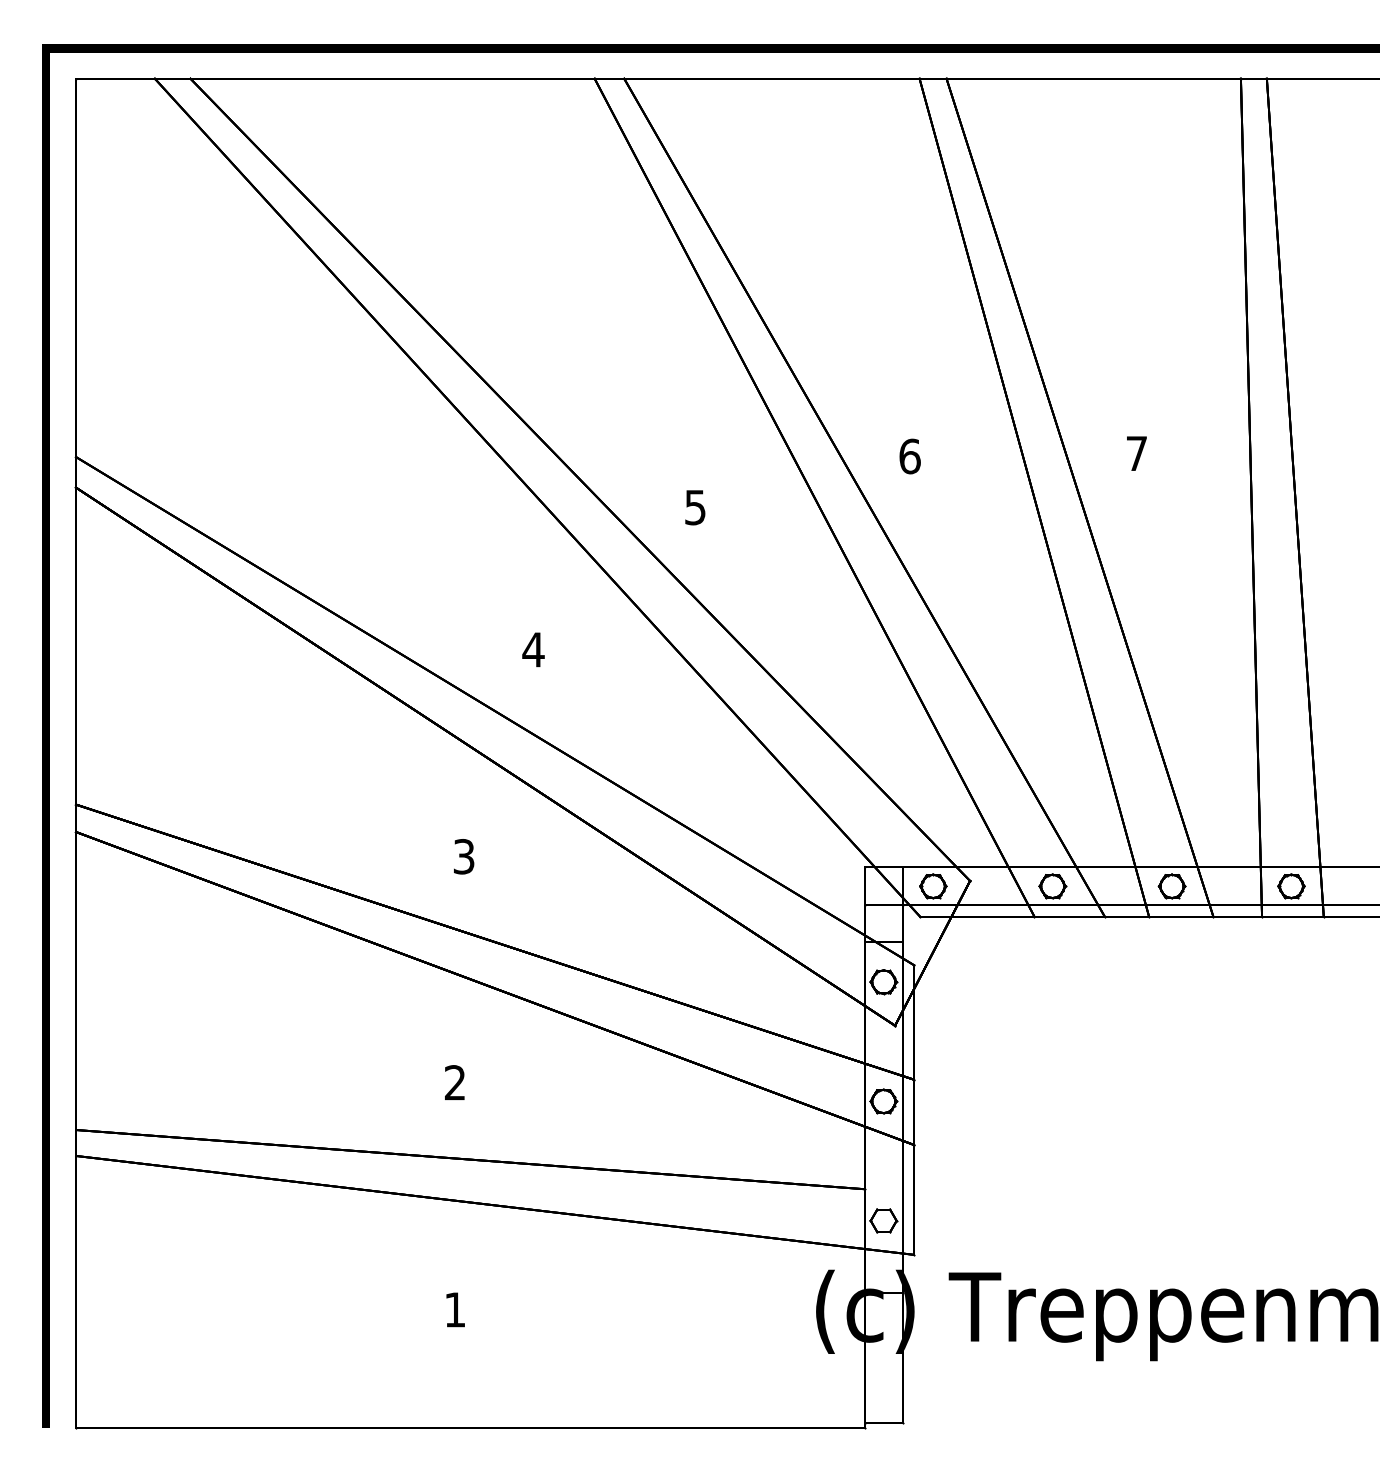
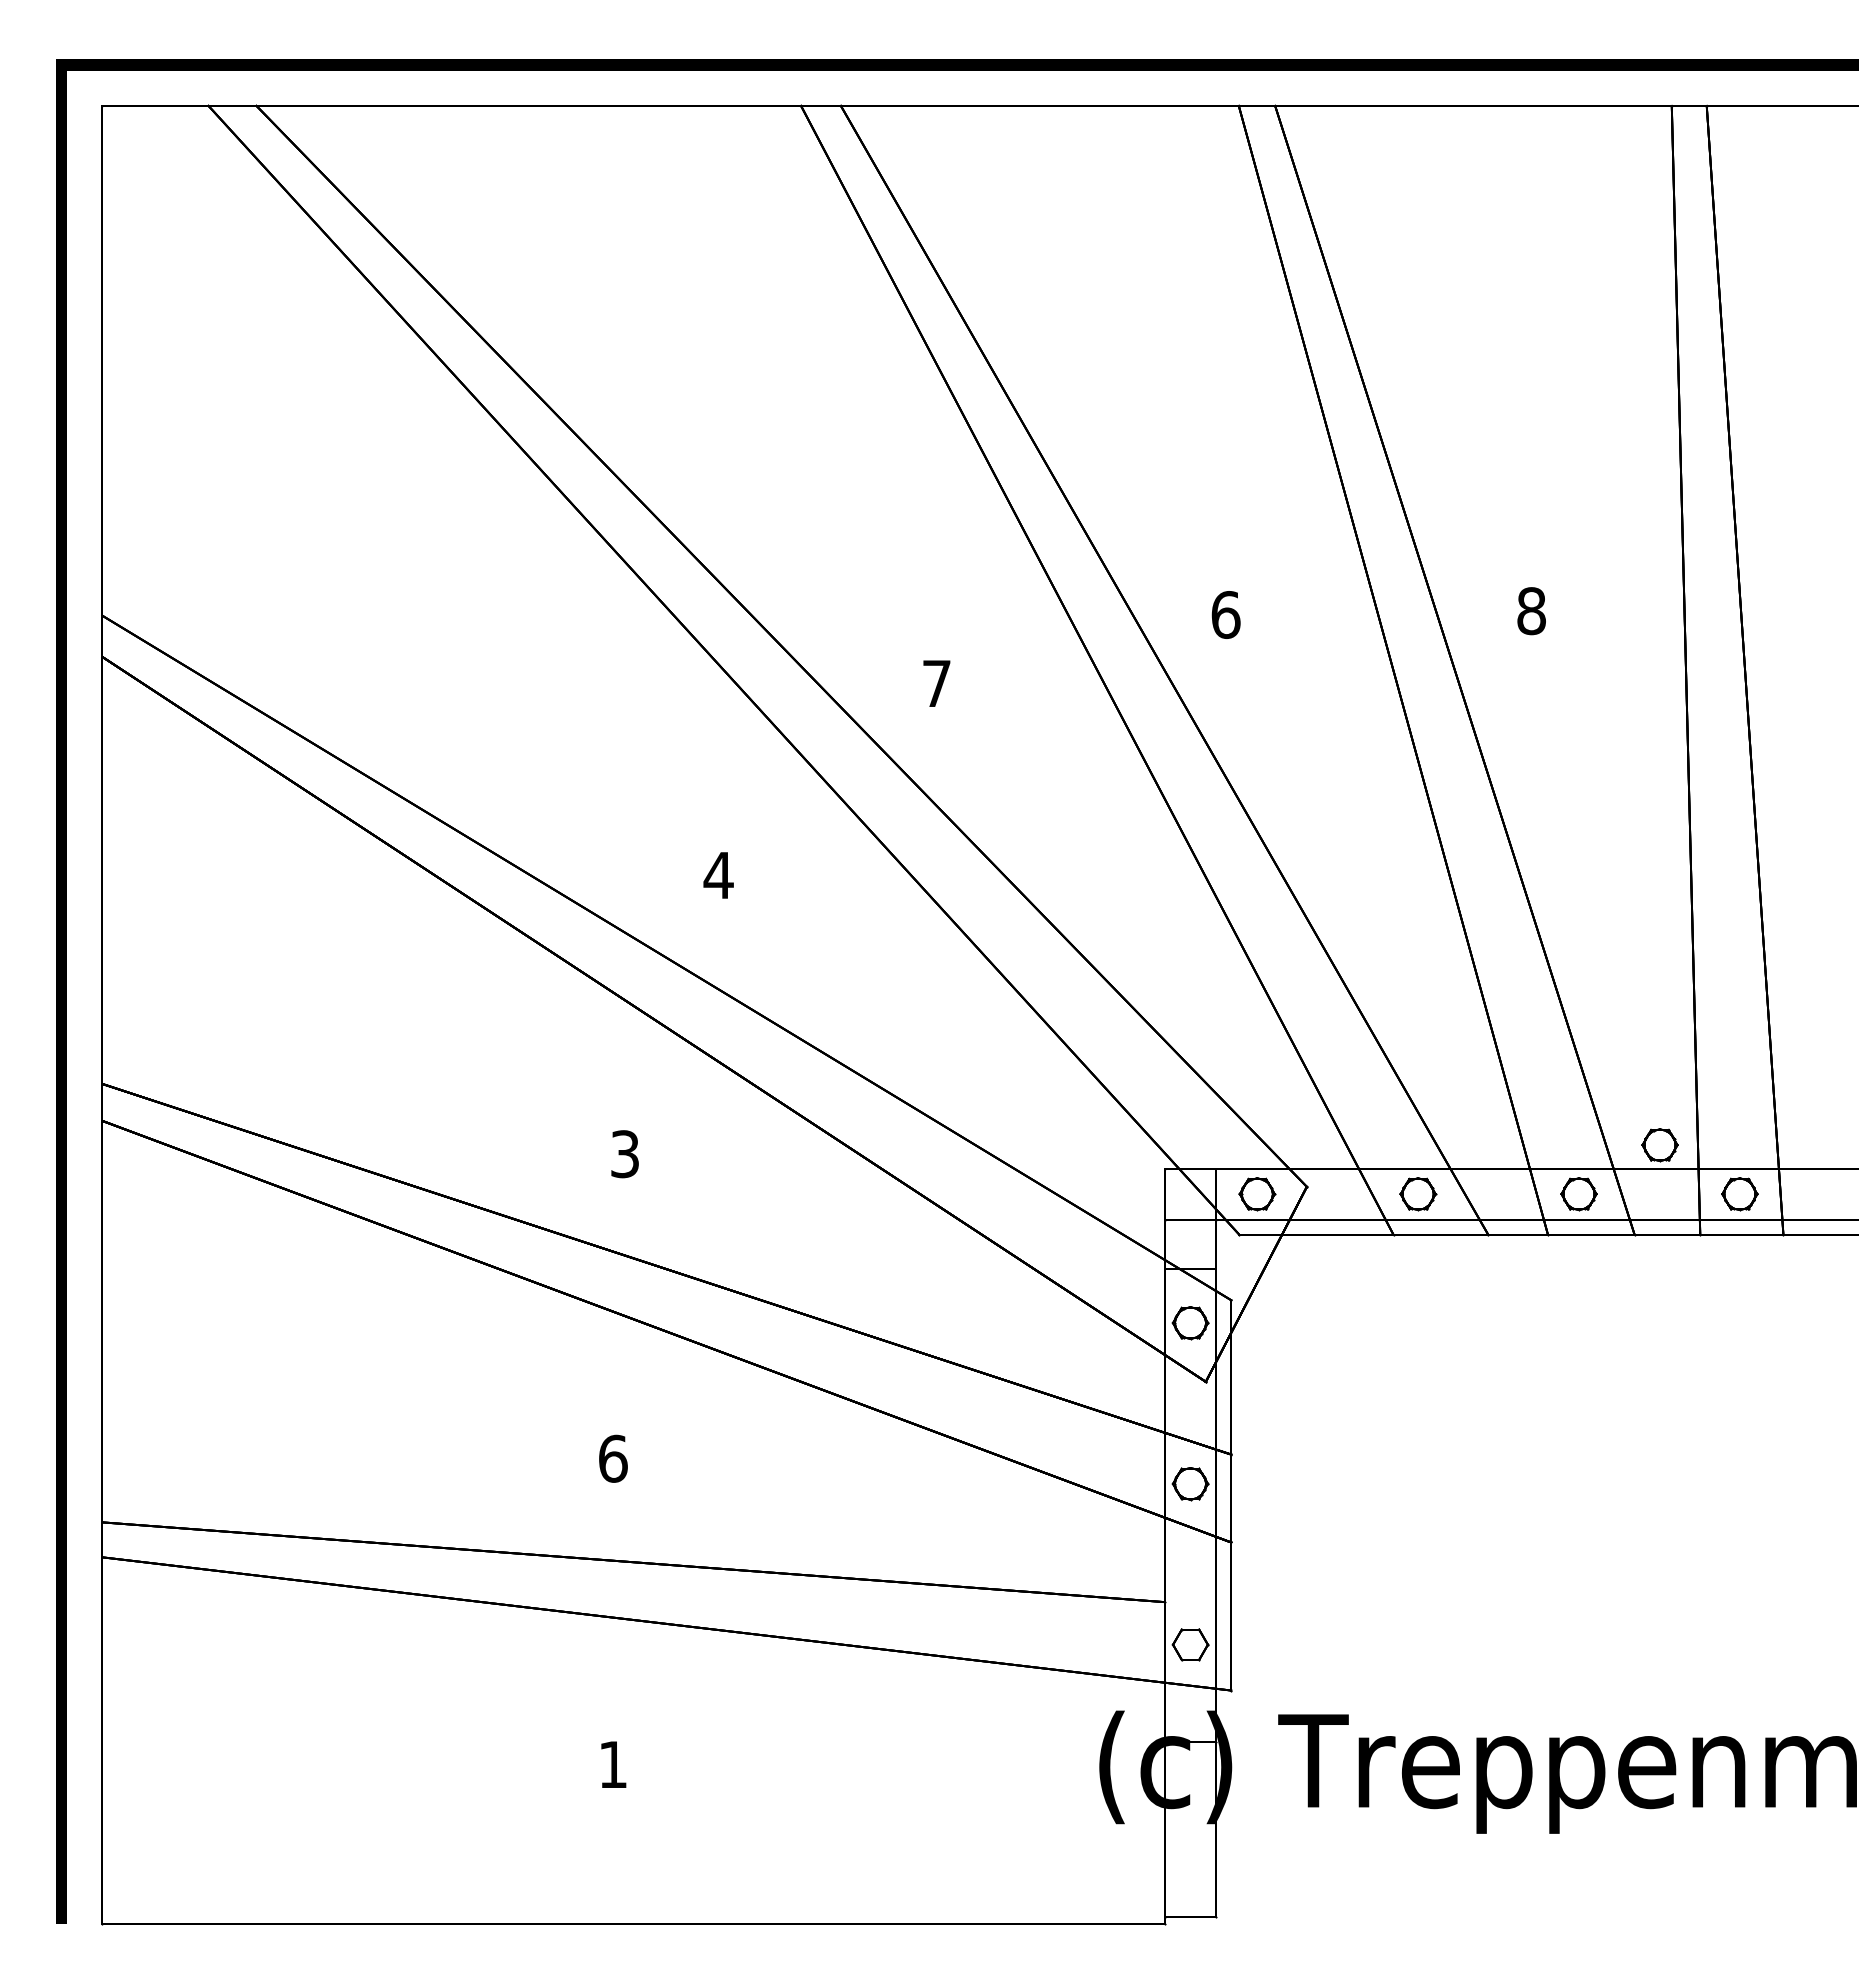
text: (1136, 453) -> (1531, 611), 7 -> 8
text: (695, 507) -> (936, 683), 5 -> 7
part: (1231, 850) -> (1659, 1145), added
text: (455, 1082) -> (613, 1458), 2 -> 6

